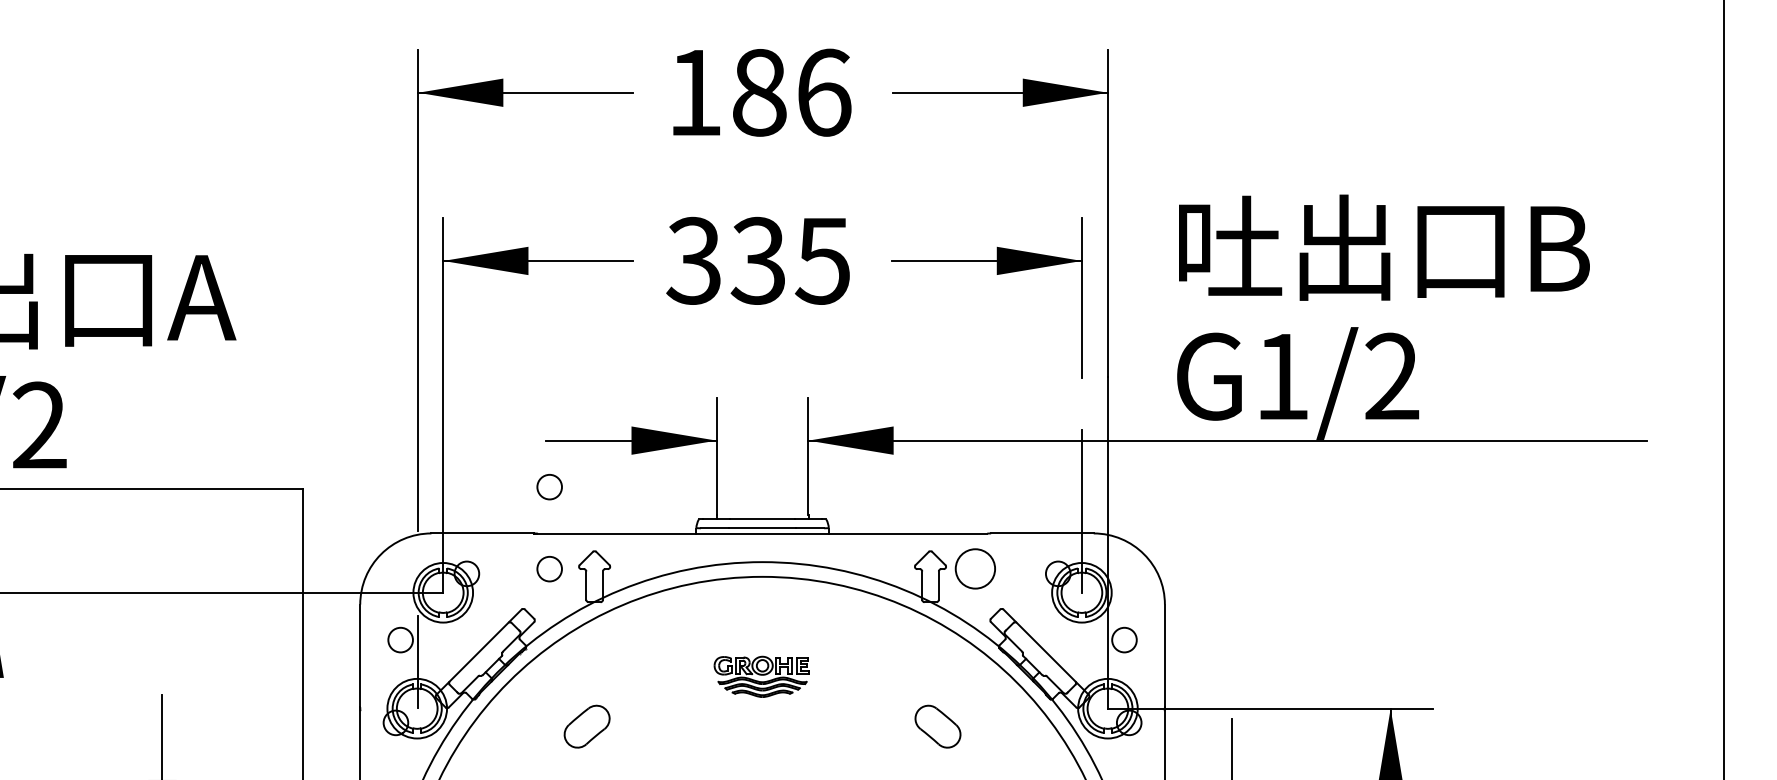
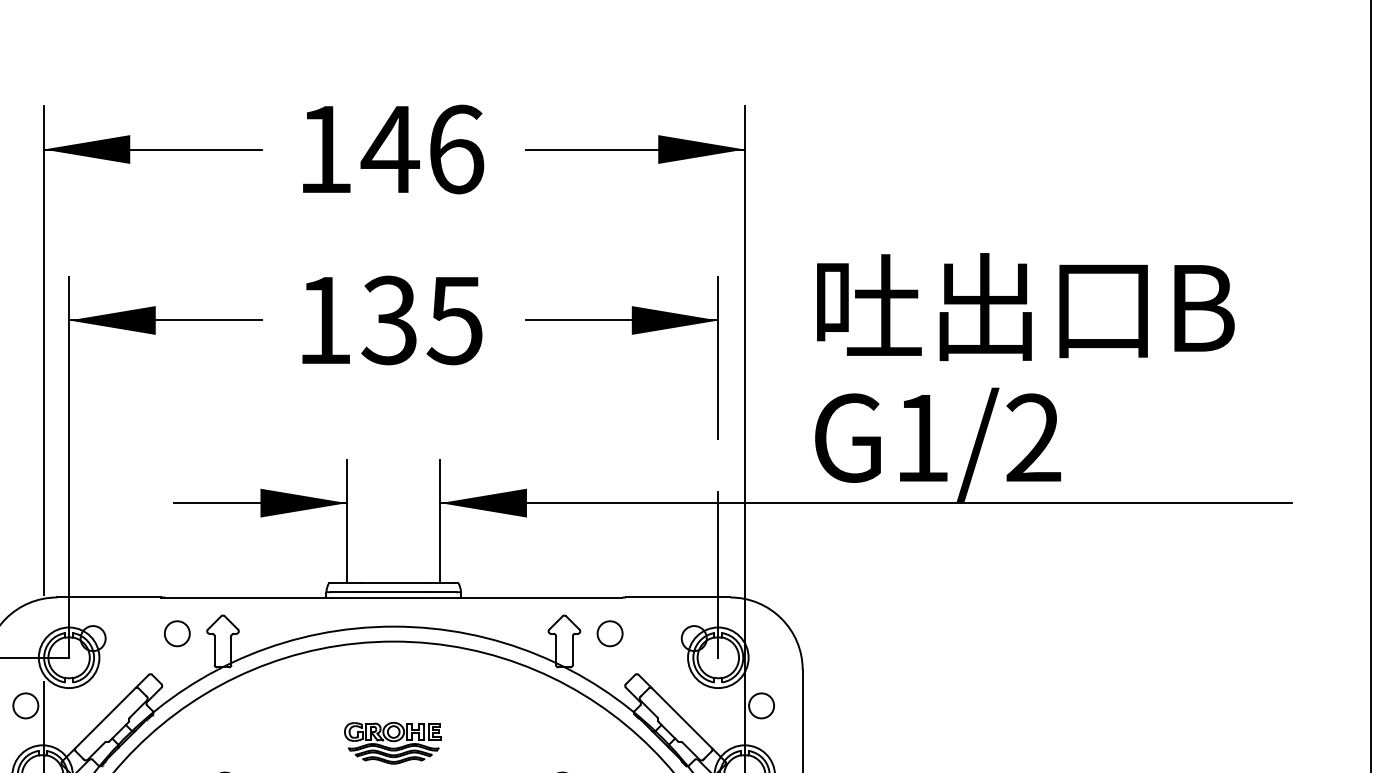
text: (759, 92) -> (390, 149), 186 -> 146
text: (693, 260) -> (323, 320), 335 -> 135
circle: (549, 487) -> (177, 550), removed
circle: (975, 569) -> (610, 634), size x0.62

